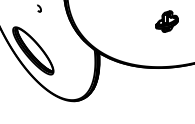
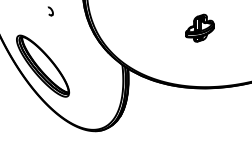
part: (166, 21) -> (199, 27), moved

